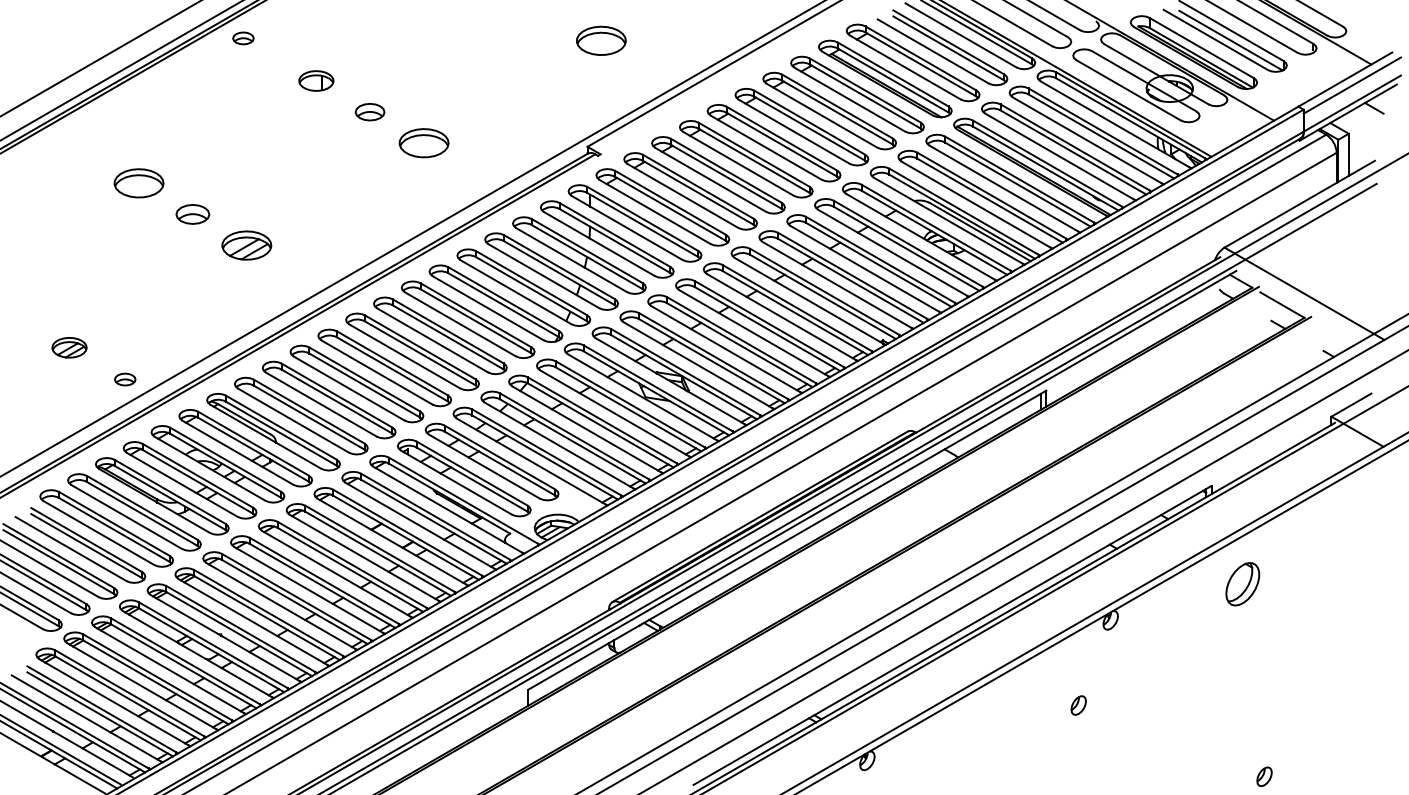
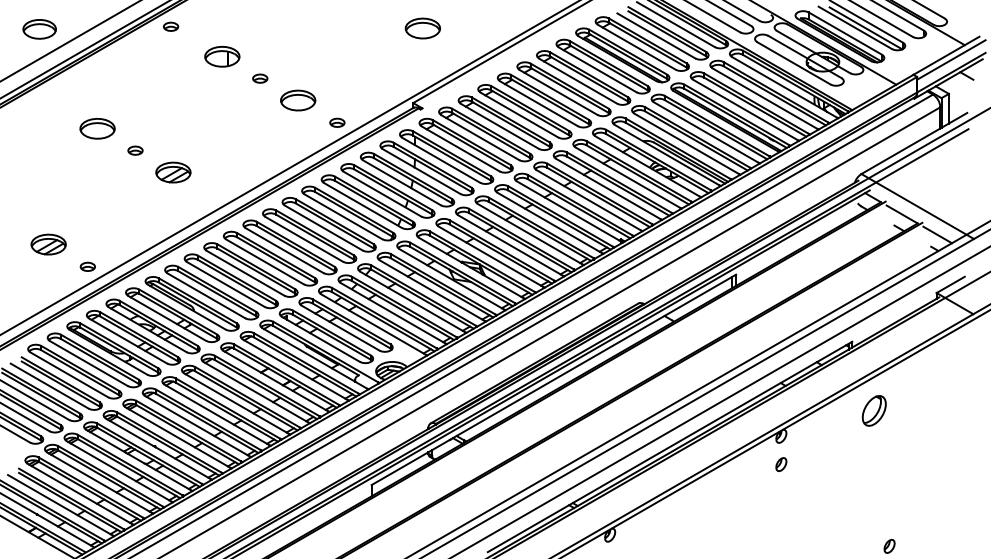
part: (56, 41) -> (39, 28), added
part: (316, 80) -> (222, 56), size x1.43
part: (370, 111) -> (260, 78), size x0.71
part: (479, 174) -> (337, 122), added
part: (192, 214) -> (135, 150), size x0.62
line: (1332, 333) -> (937, 234), added
part: (69, 347) -> (48, 244), size x1.43
part: (1078, 705) -> (781, 464), moved

